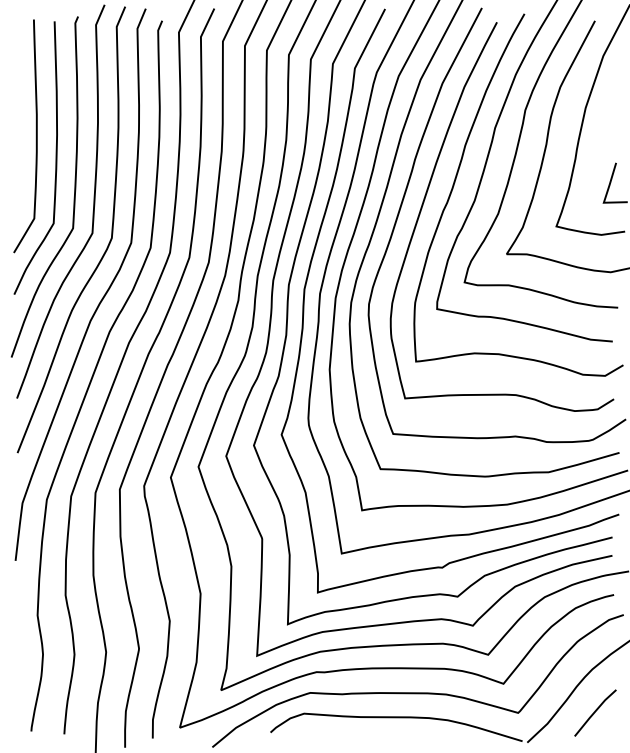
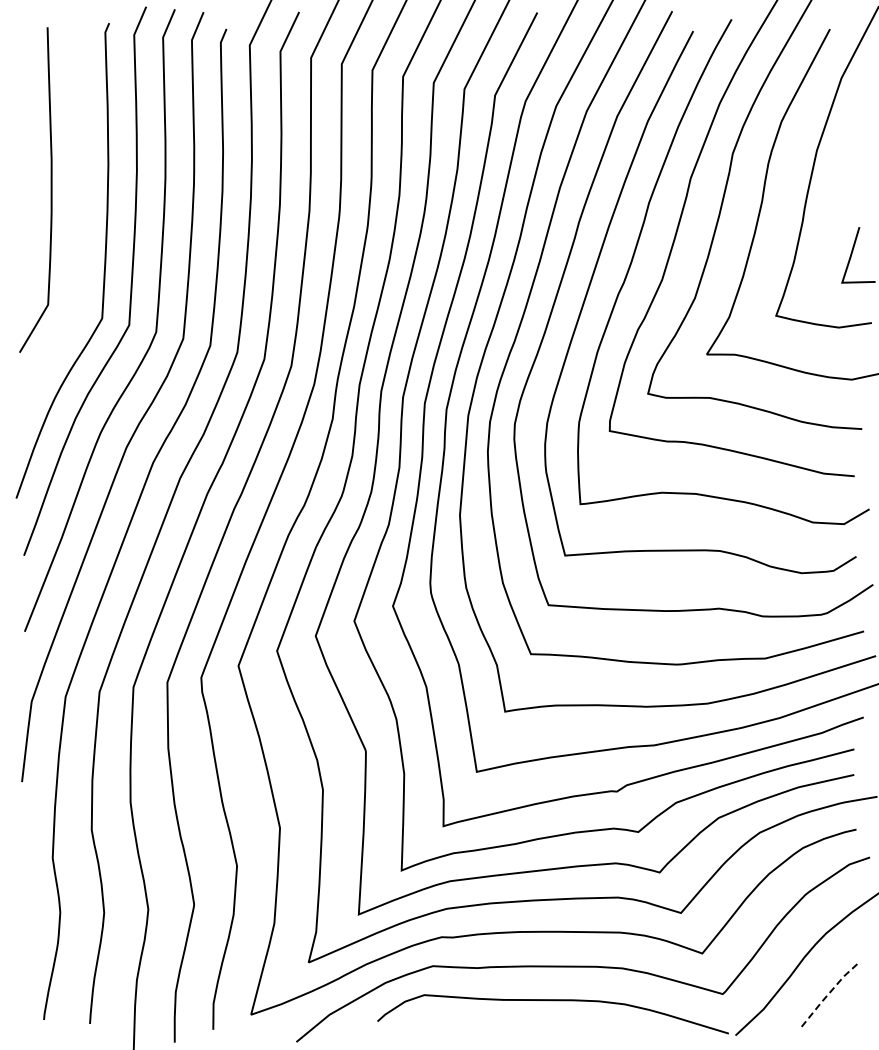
curve: (56, 157) -> (78, 219), removed
line: (595, 711) -> (830, 992), solid -> dashed

